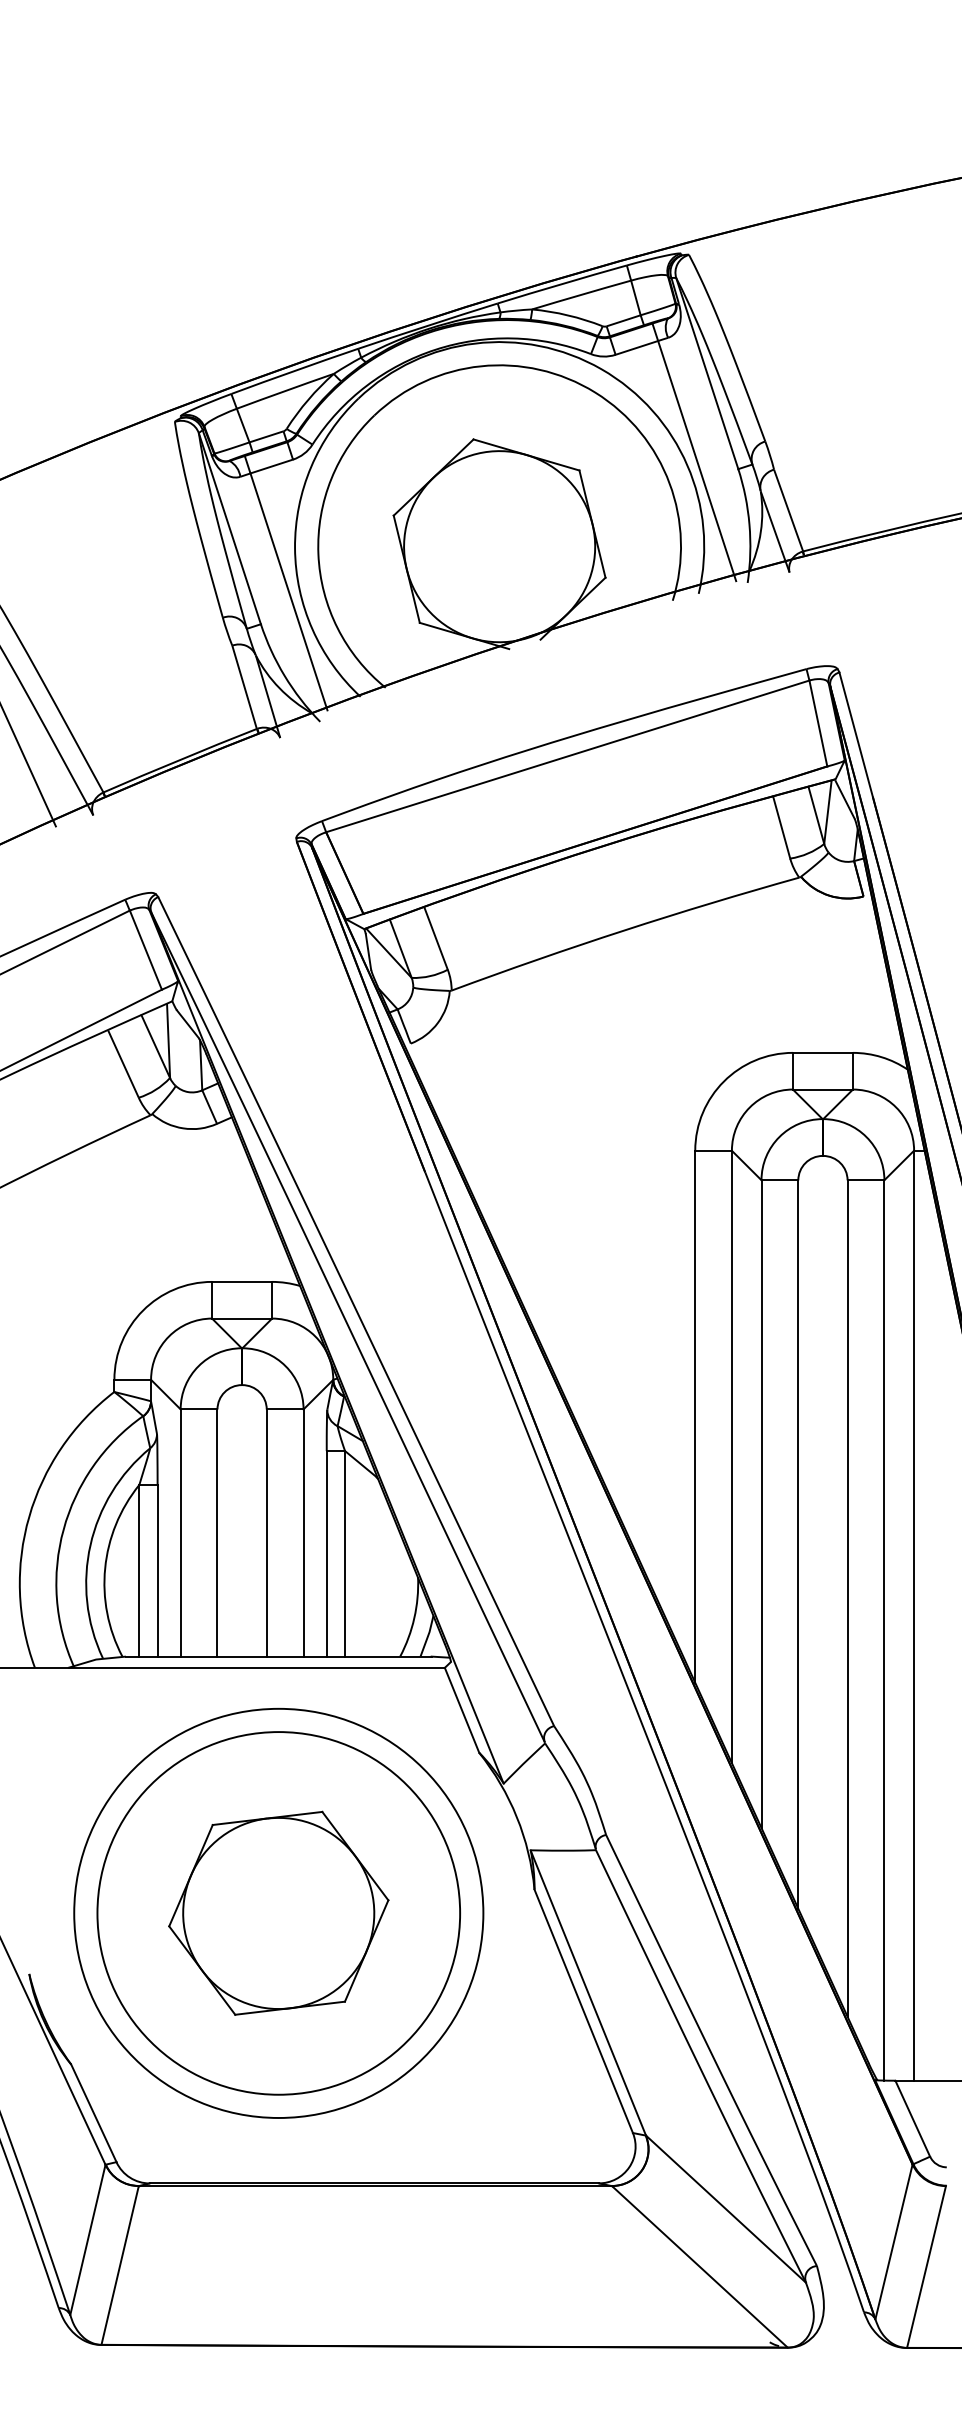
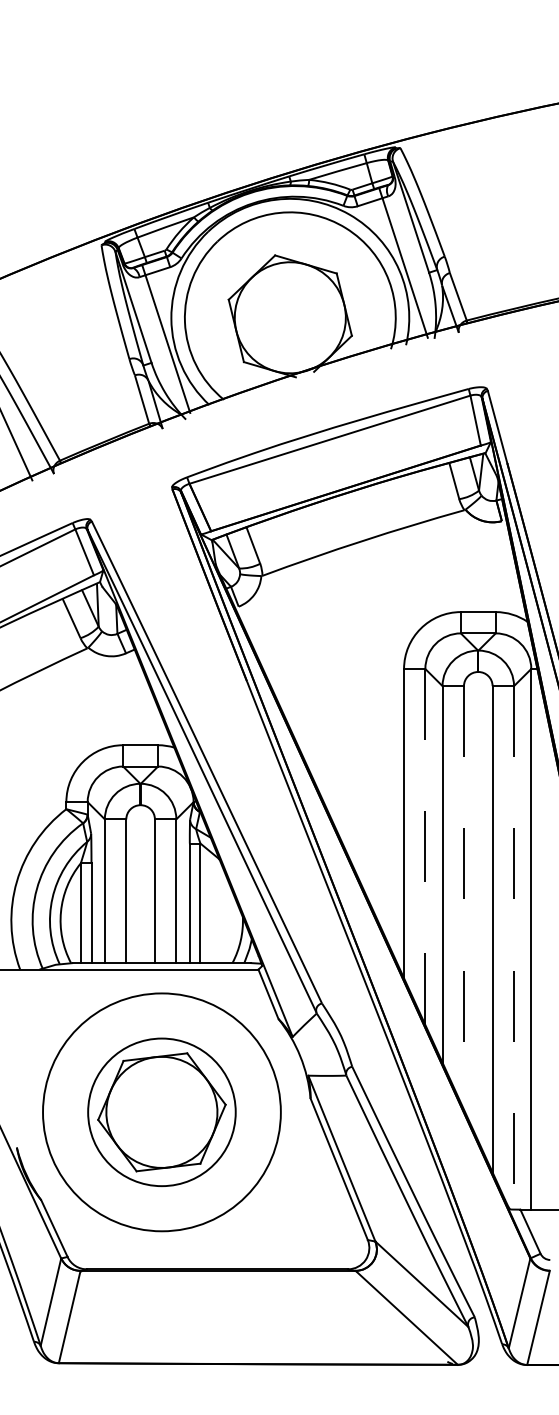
line: (732, 1457) -> (425, 847), solid -> dashed
line: (797, 1543) -> (463, 897), solid -> dashed
line: (883, 1629) -> (513, 947), solid -> dashed
circle: (278, 1911) -> (161, 1111), size x0.7

